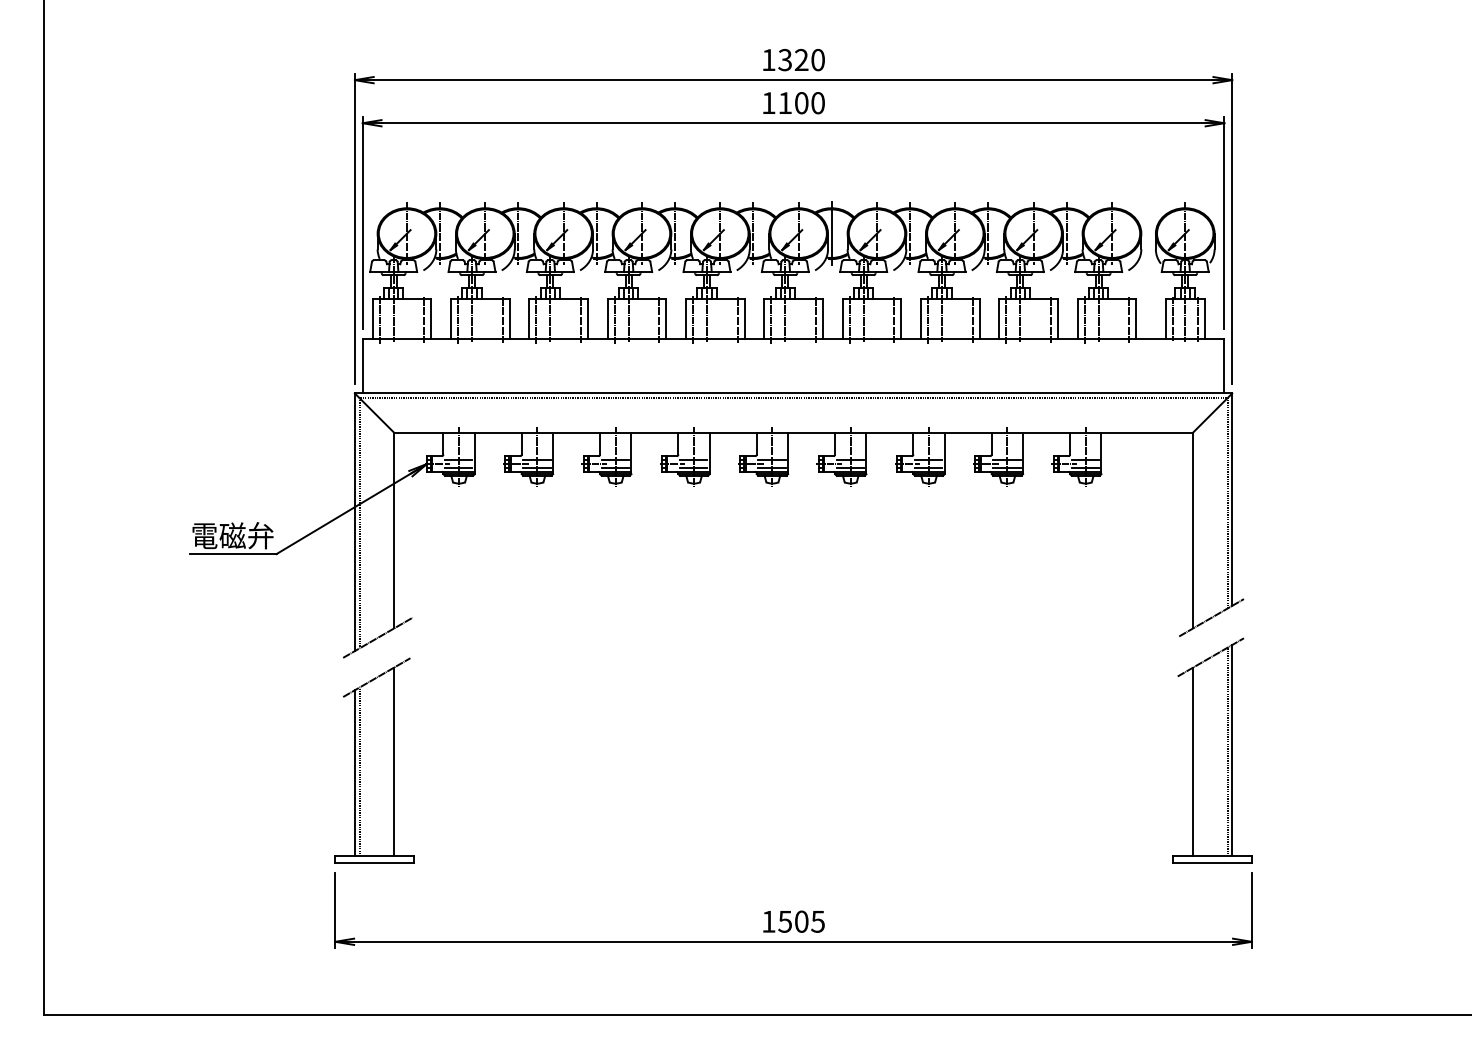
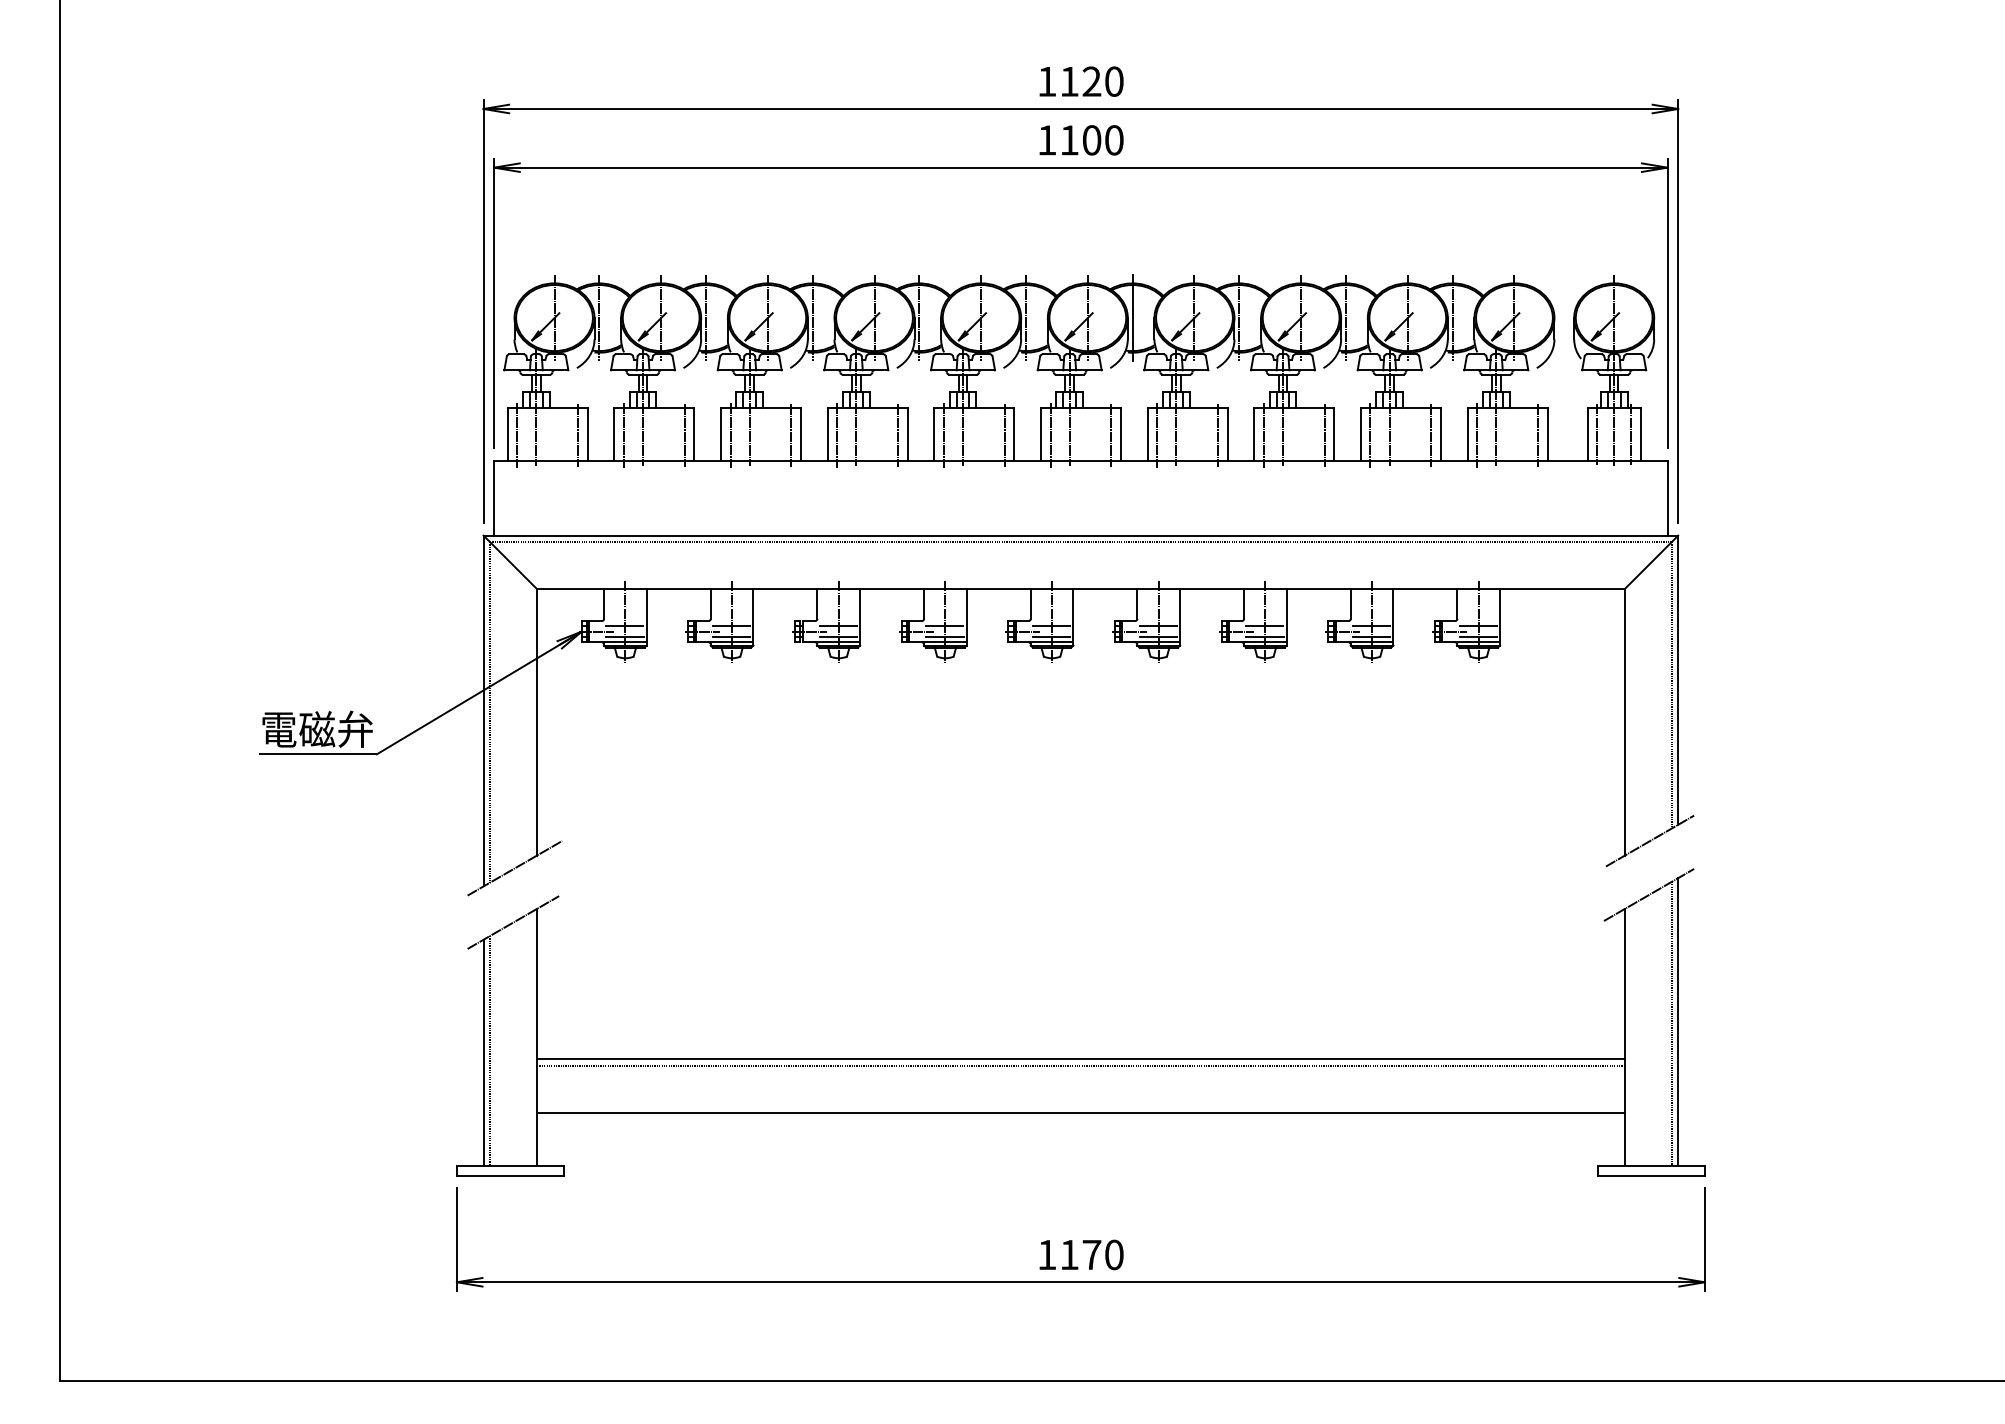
text: (785, 59) -> (1069, 81), 1320 -> 1120
line: (793, 778) -> (1080, 1059), added
line: (793, 782) -> (1080, 1065), added
line: (793, 817) -> (1080, 1112), added
text: (801, 921) -> (1091, 1254), 1505 -> 1170

